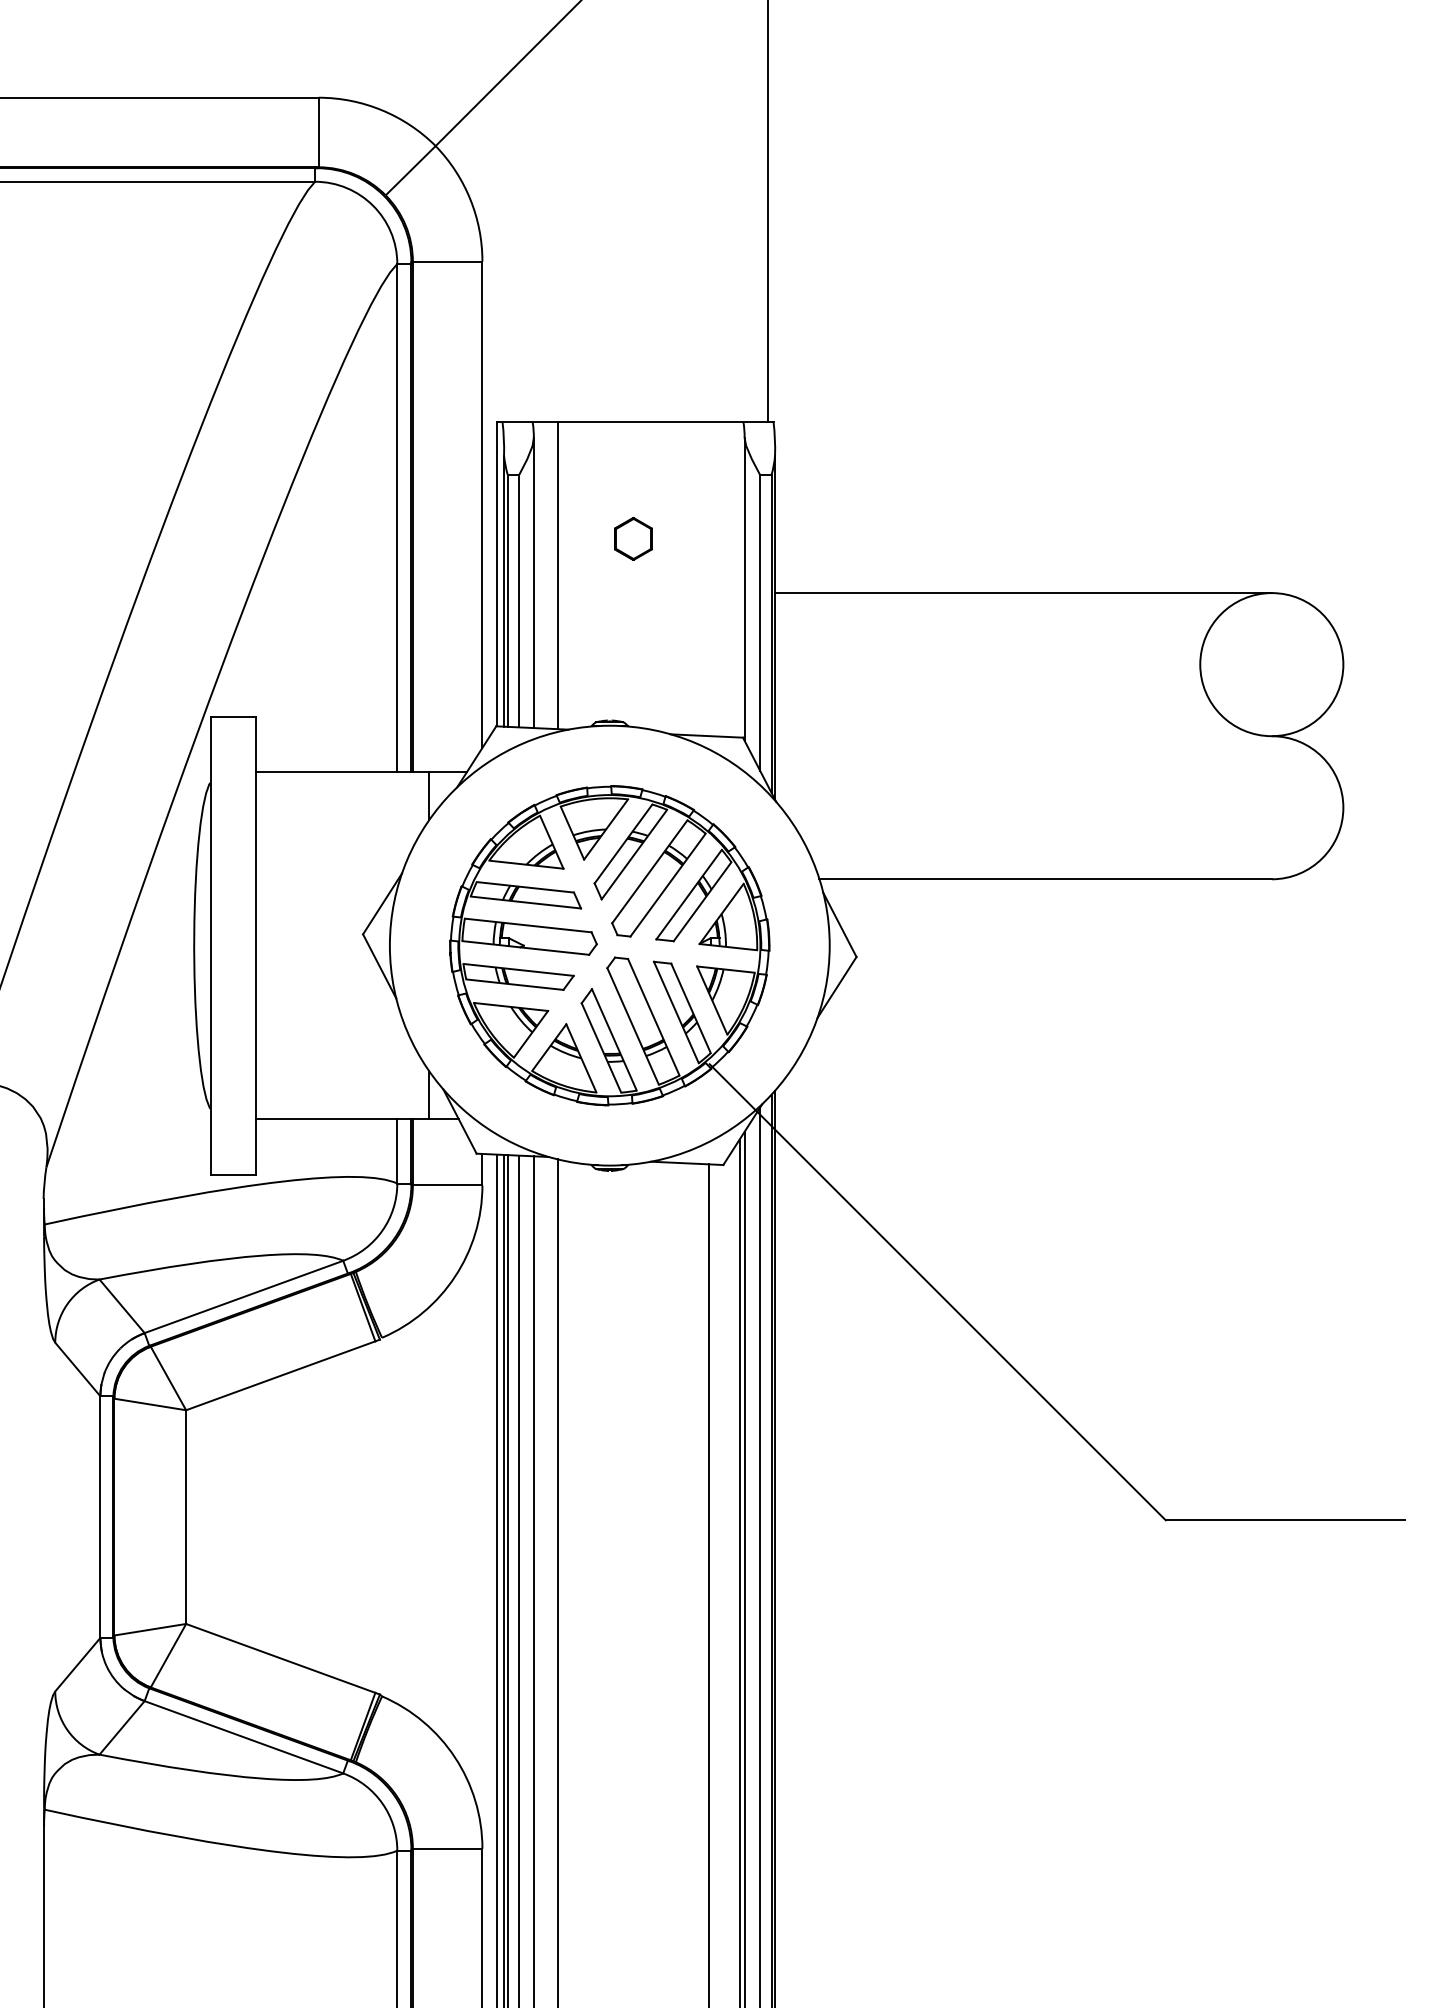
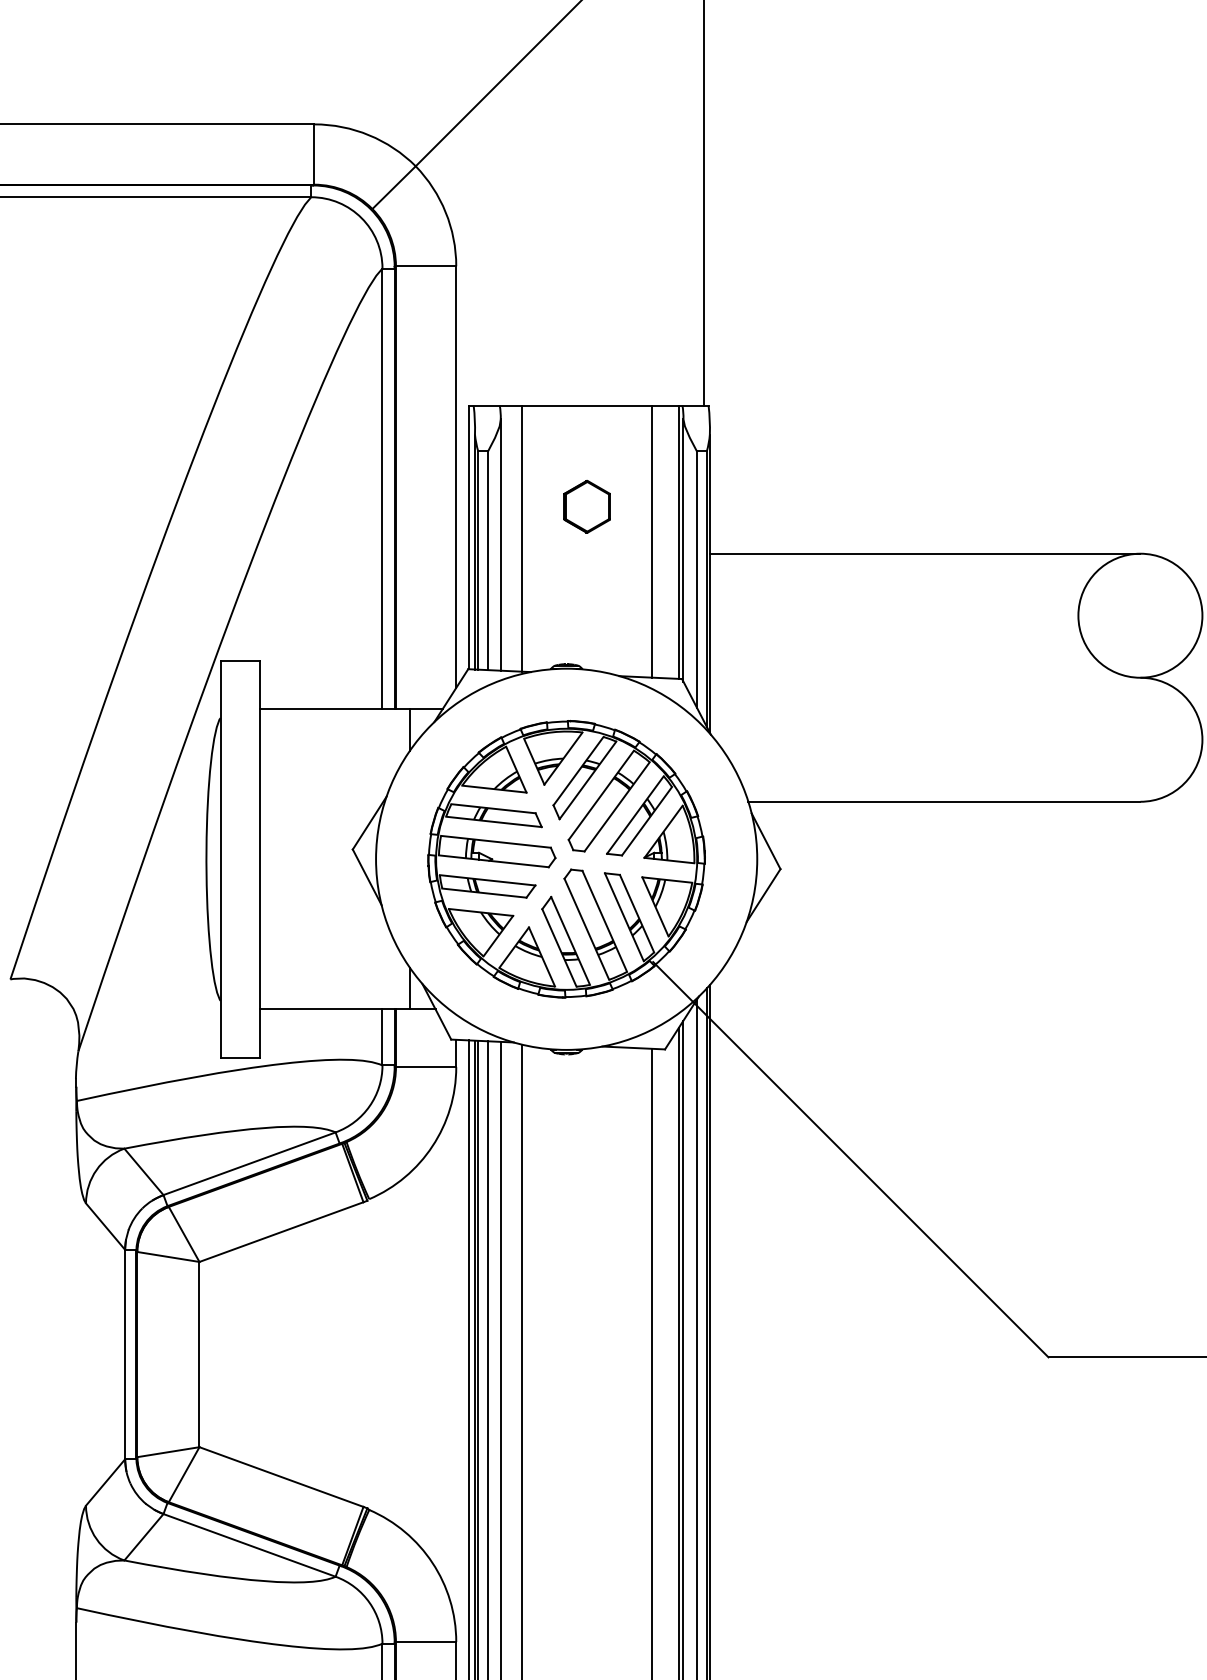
part: (633, 538) -> (587, 506), size x1.43
line: (708, 579) -> (652, 541), added
line: (739, 579) -> (679, 541), added

